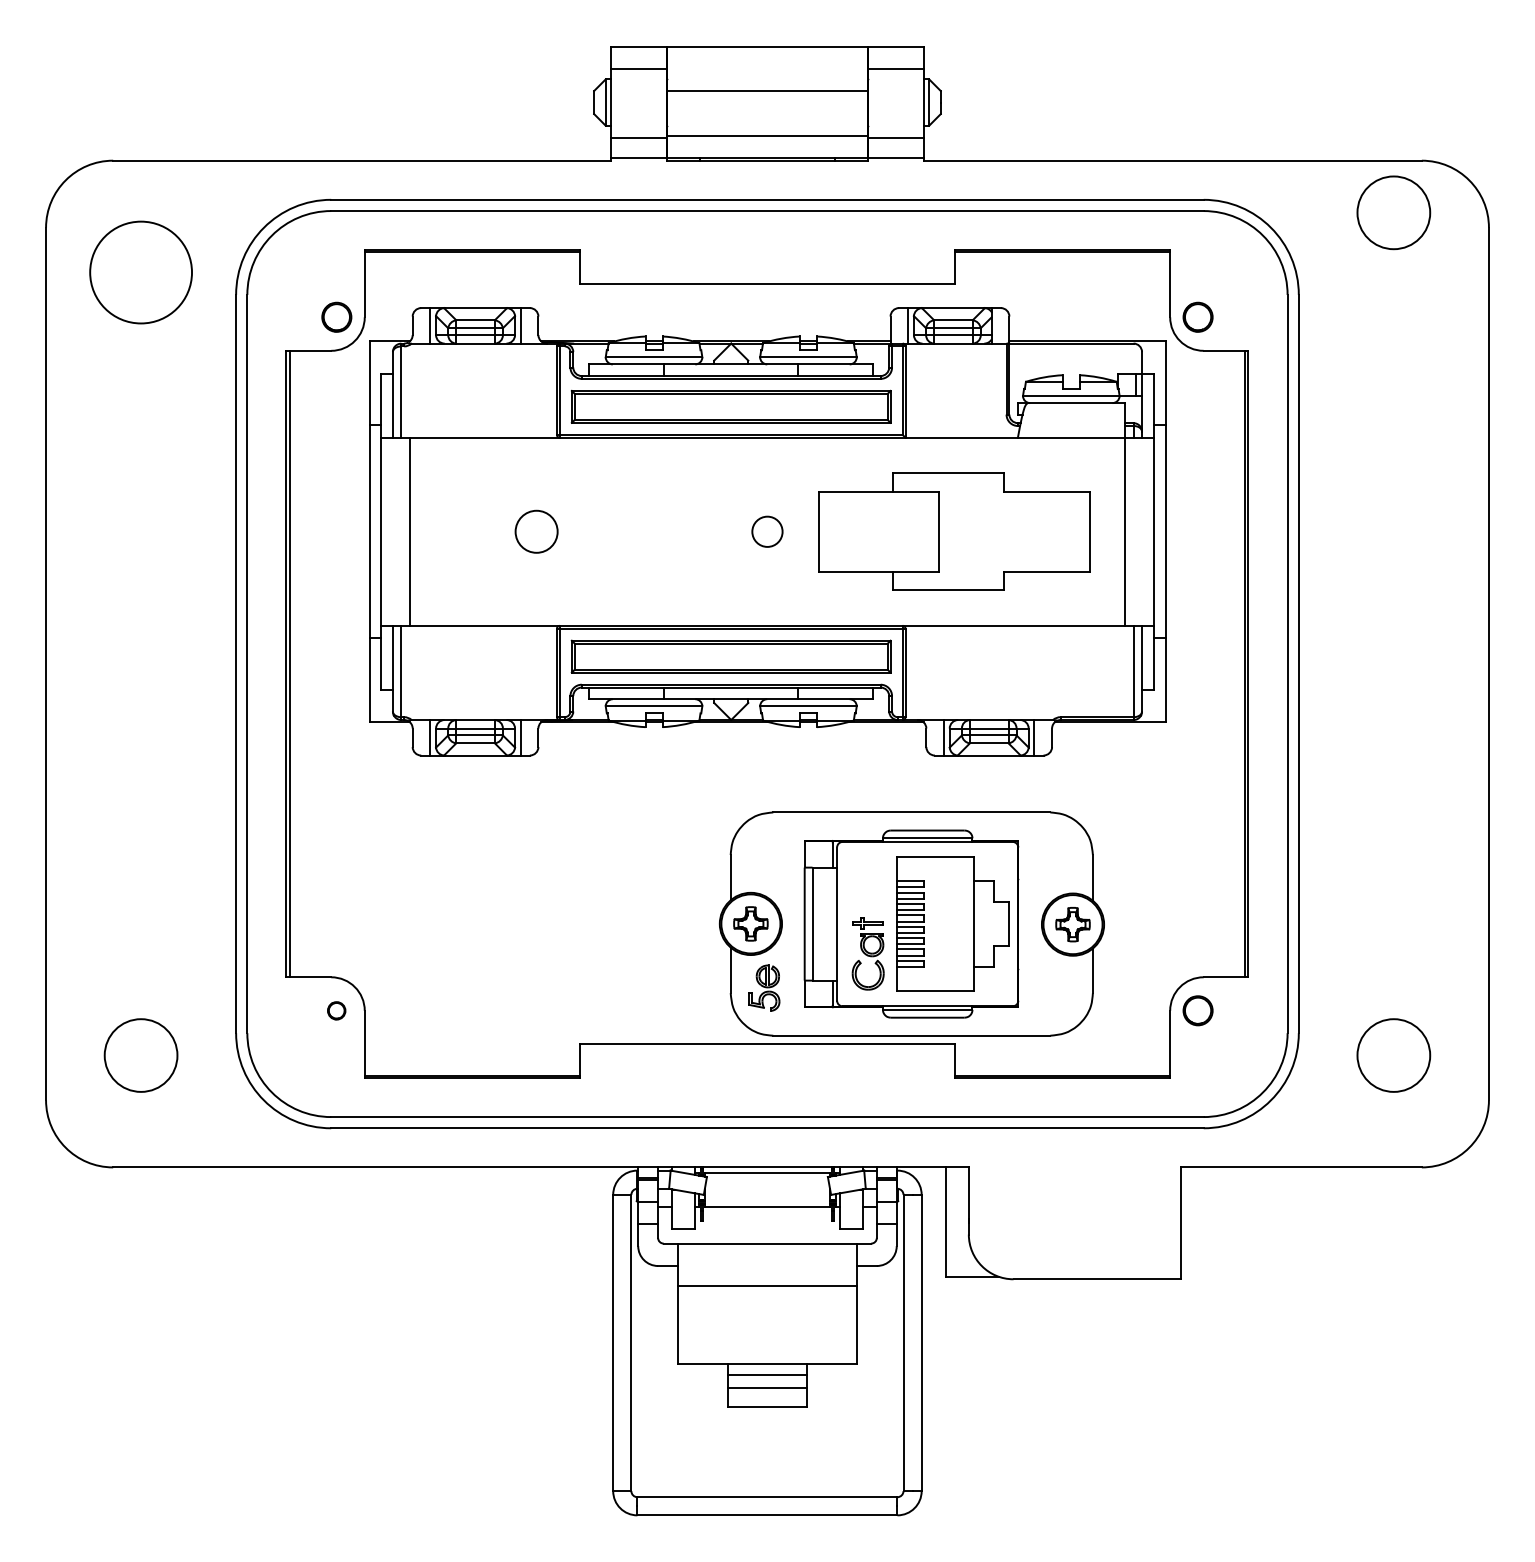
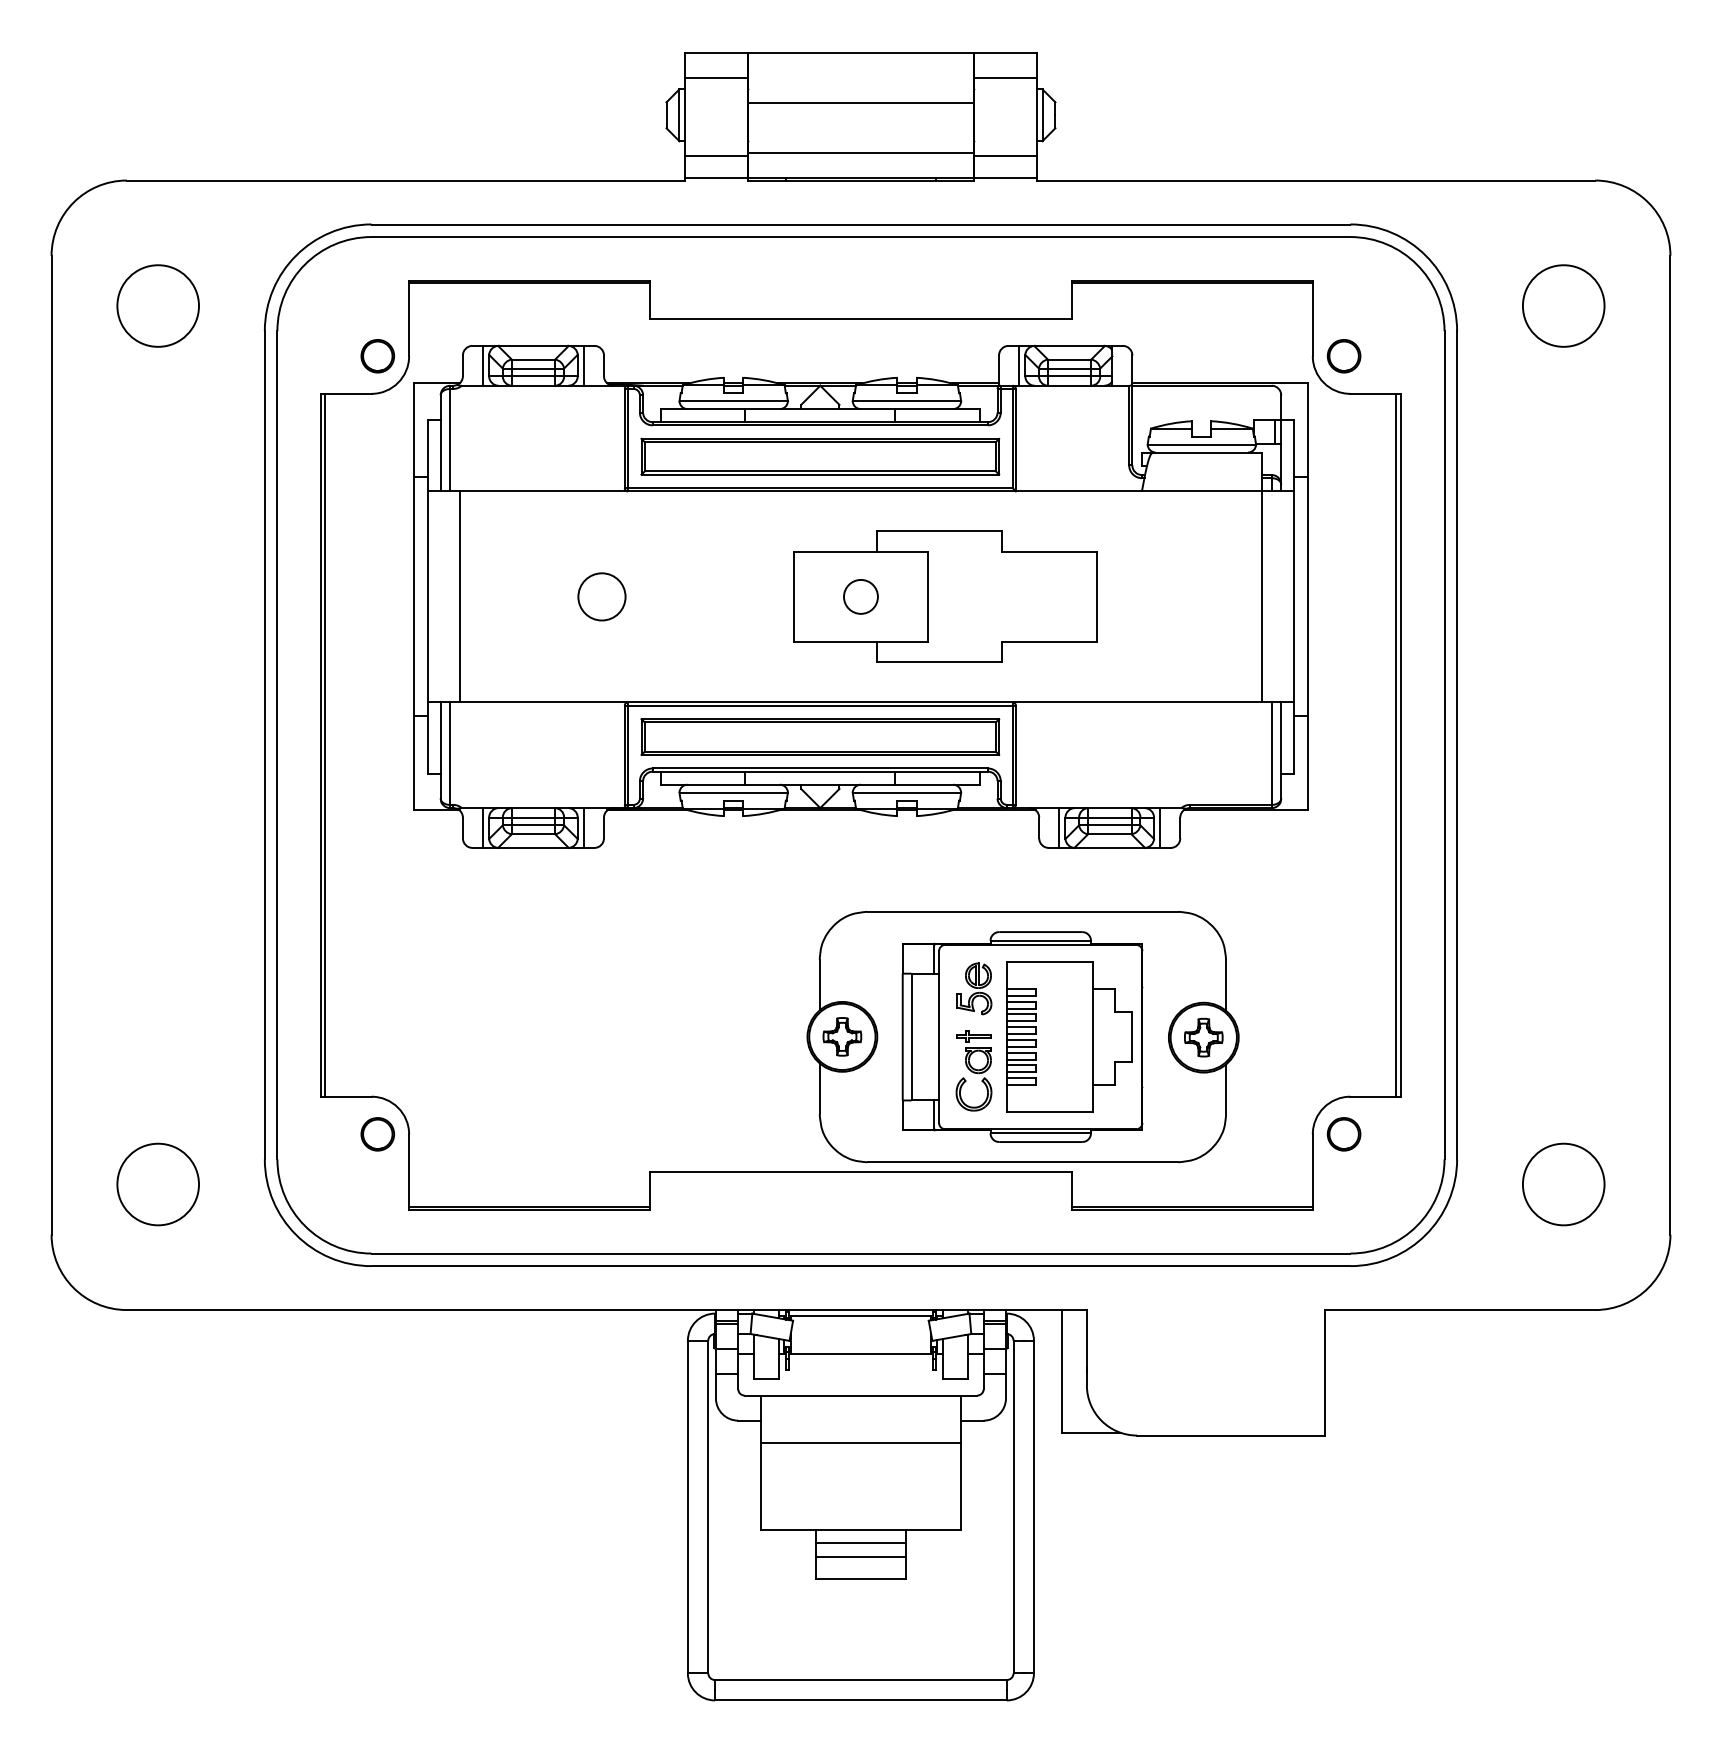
circle: (1393, 212) -> (1563, 305), moved
circle: (141, 272) -> (158, 305), size x0.71
part: (954, 531) -> (945, 596), moved
part: (764, 987) -> (974, 988), moved
part: (336, 1010) -> (377, 1134), size x1.67

